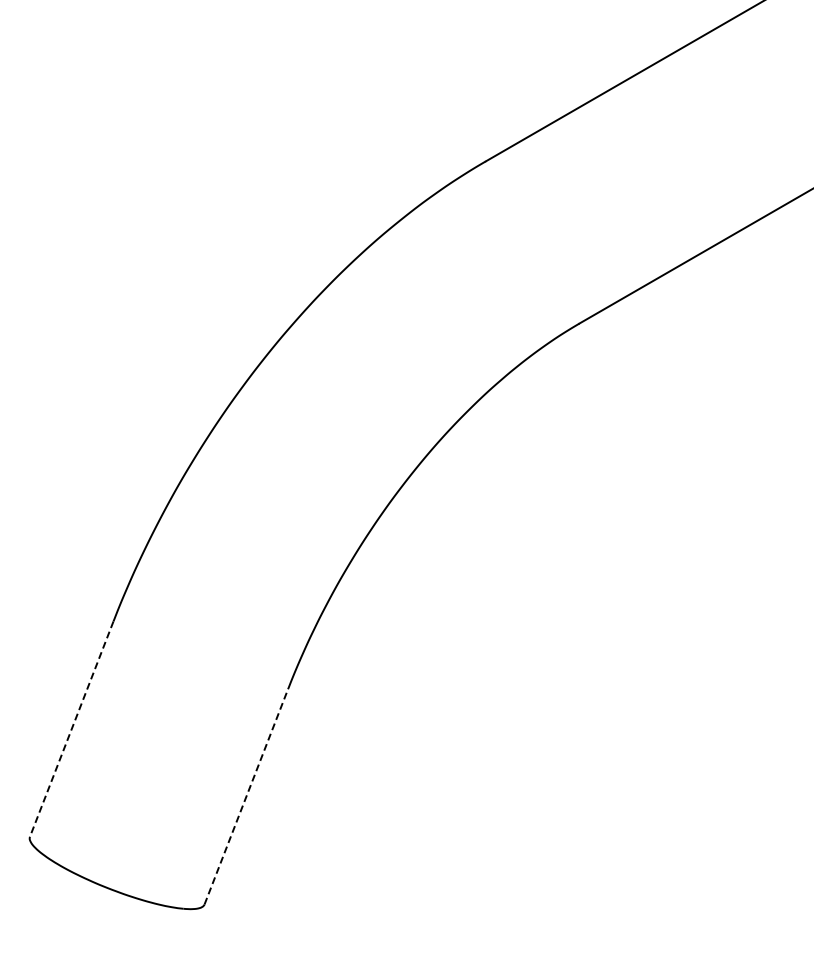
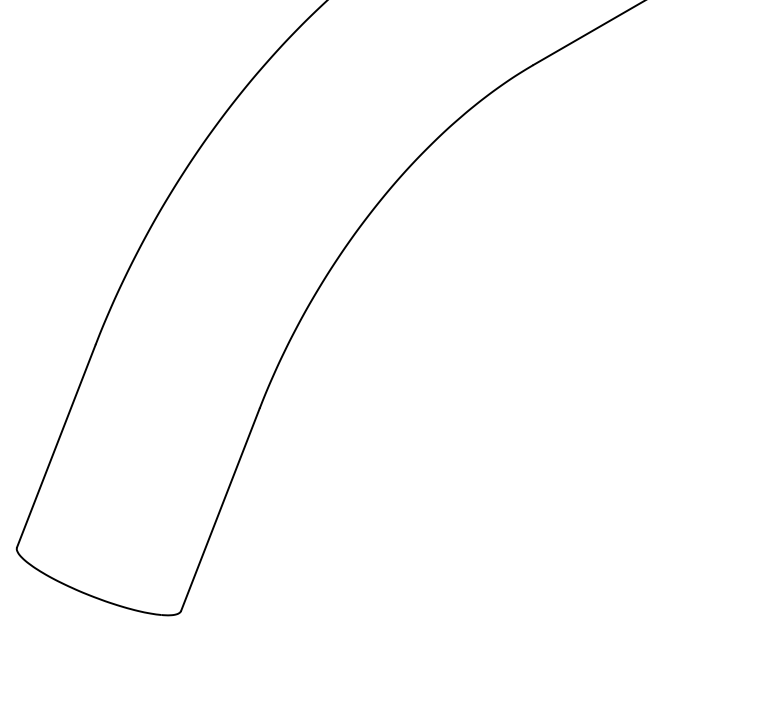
line: (71, 729) -> (56, 446), dashed -> solid
line: (246, 796) -> (220, 509), dashed -> solid

